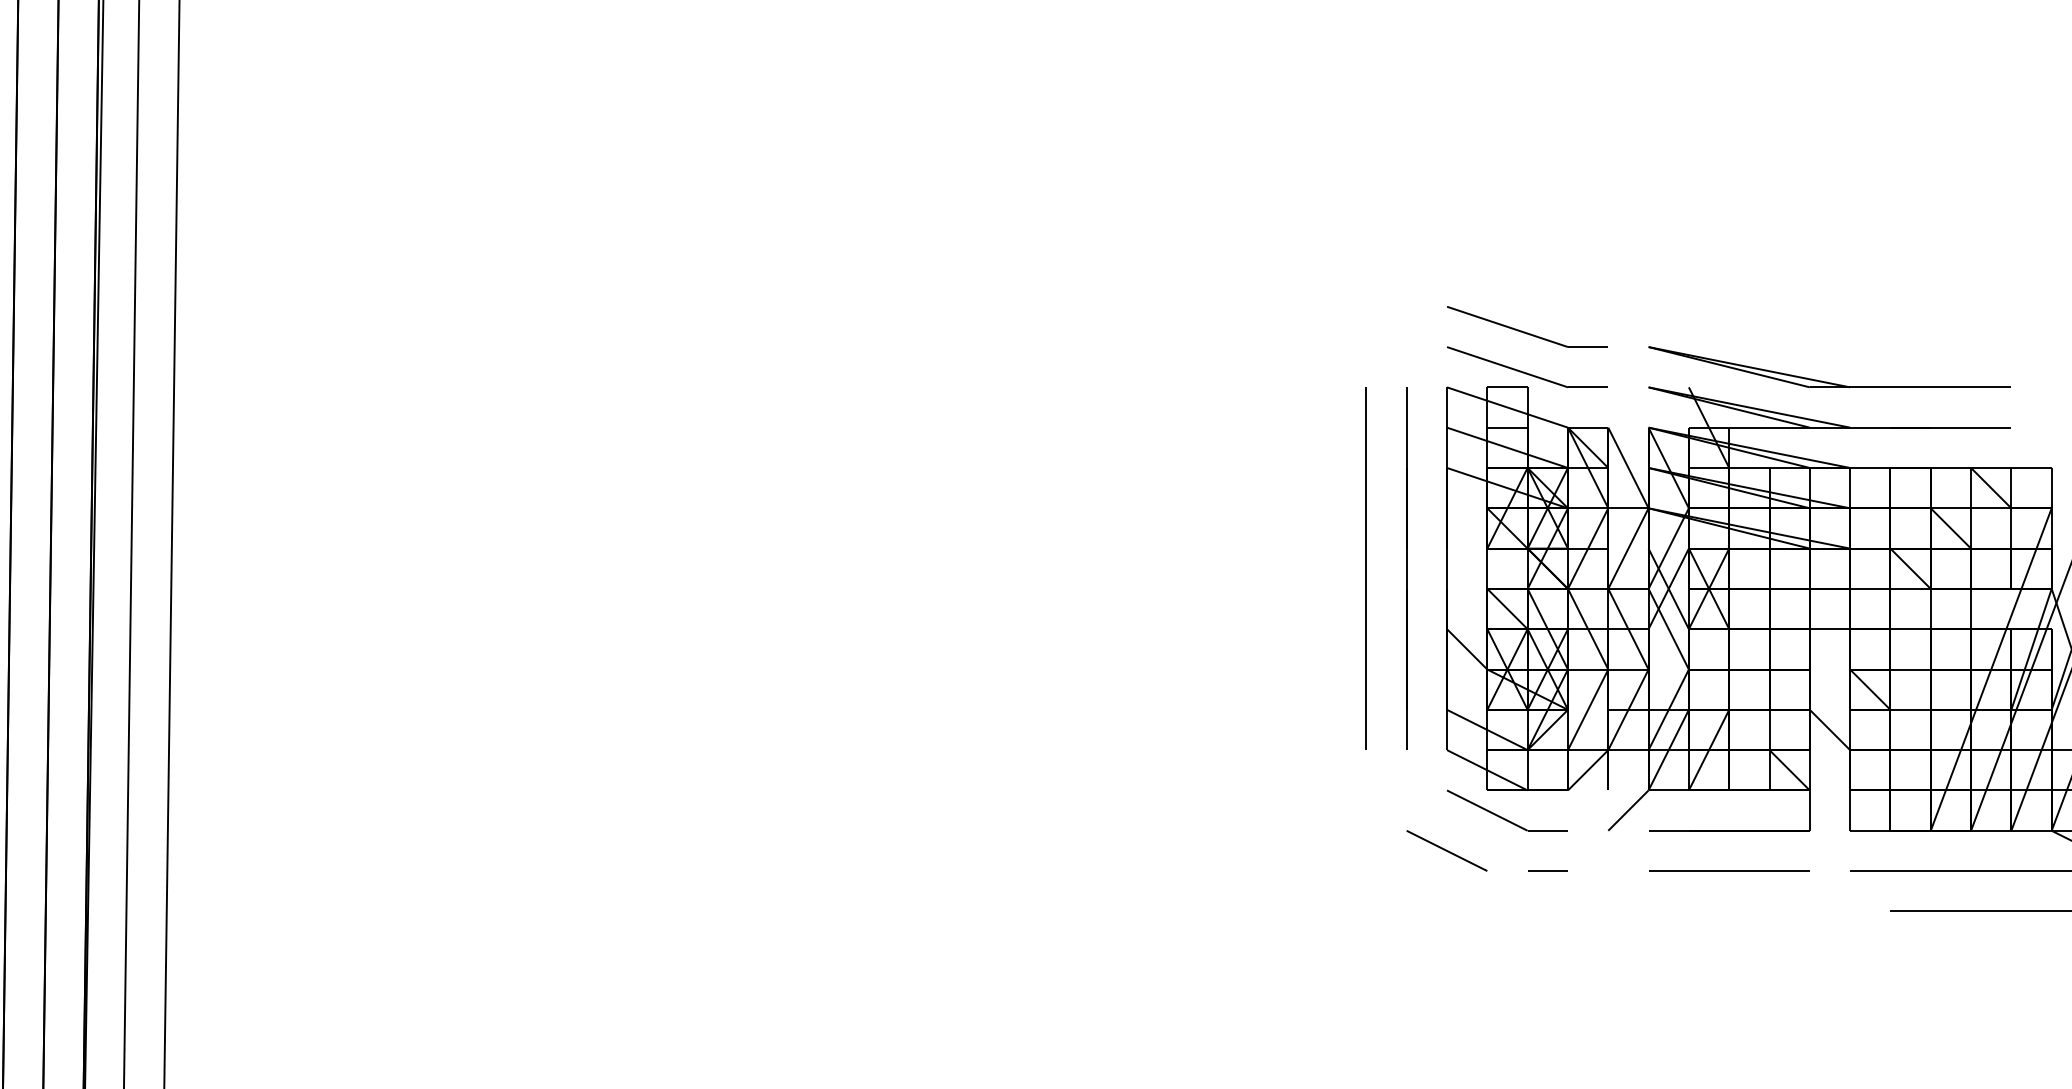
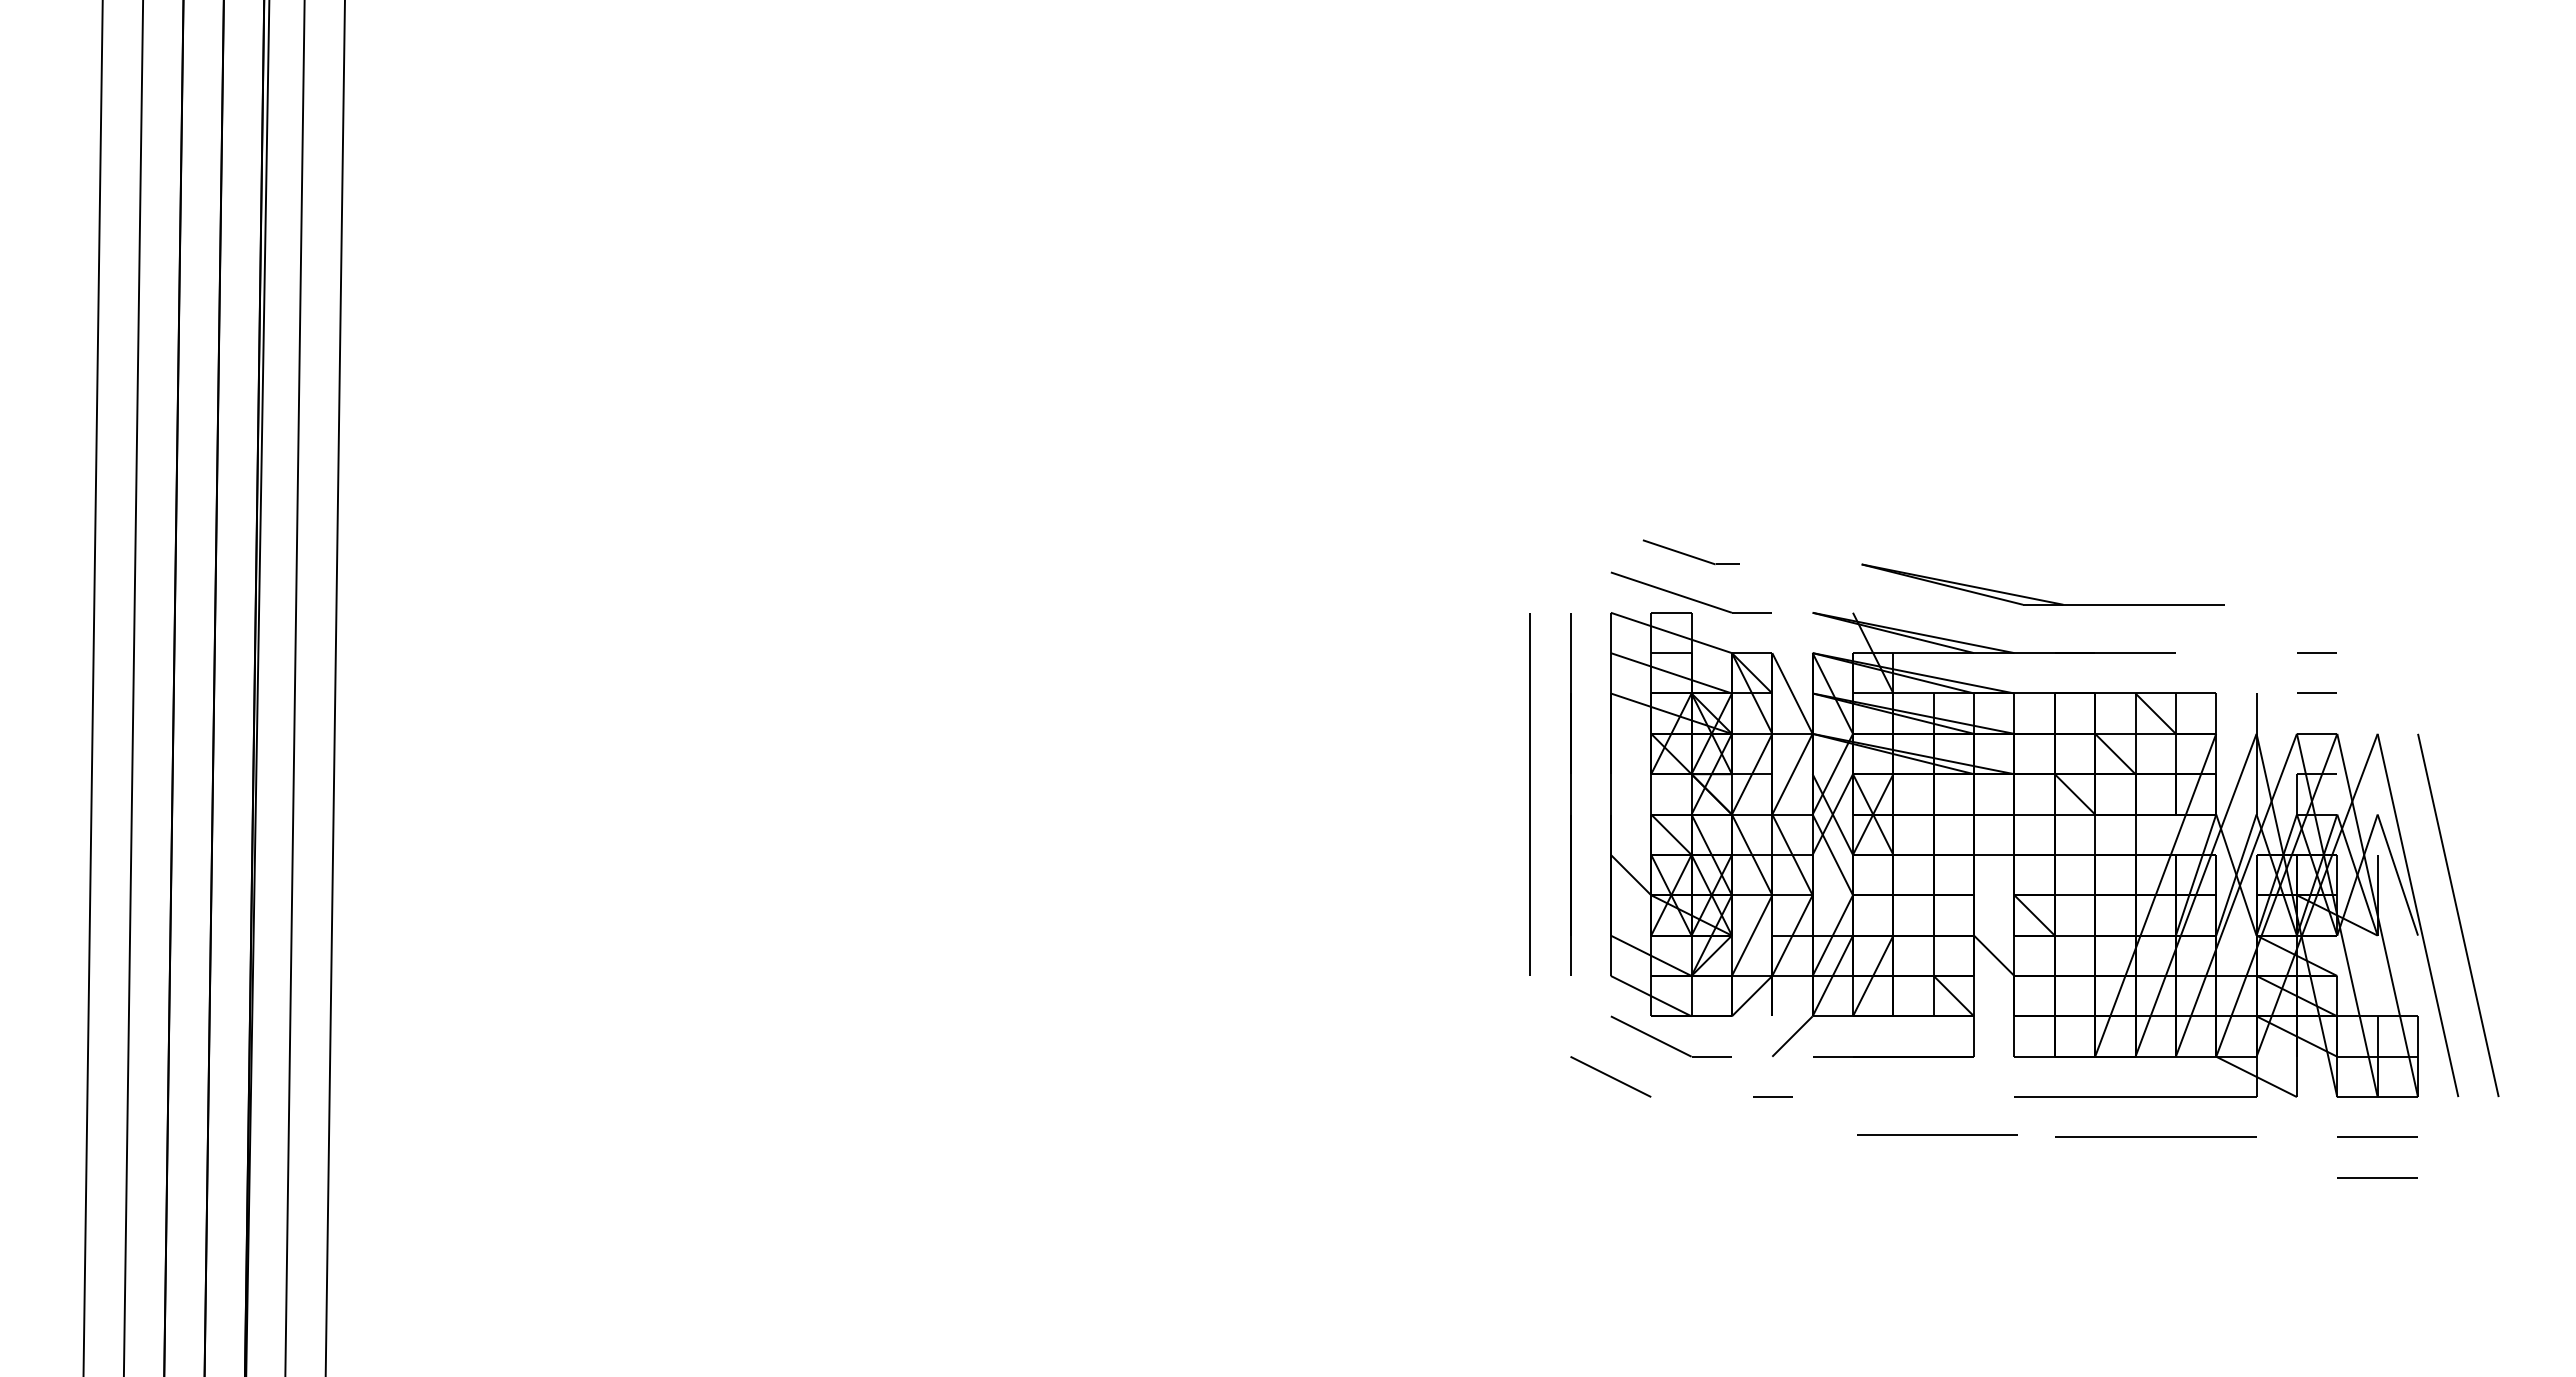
part: (1526, 327) -> (1690, 552), size x0.6
part: (1825, 381) -> (2038, 598), moved
line: (1547, 870) -> (1772, 1096), moved
line: (1729, 870) -> (1937, 1134), moved

